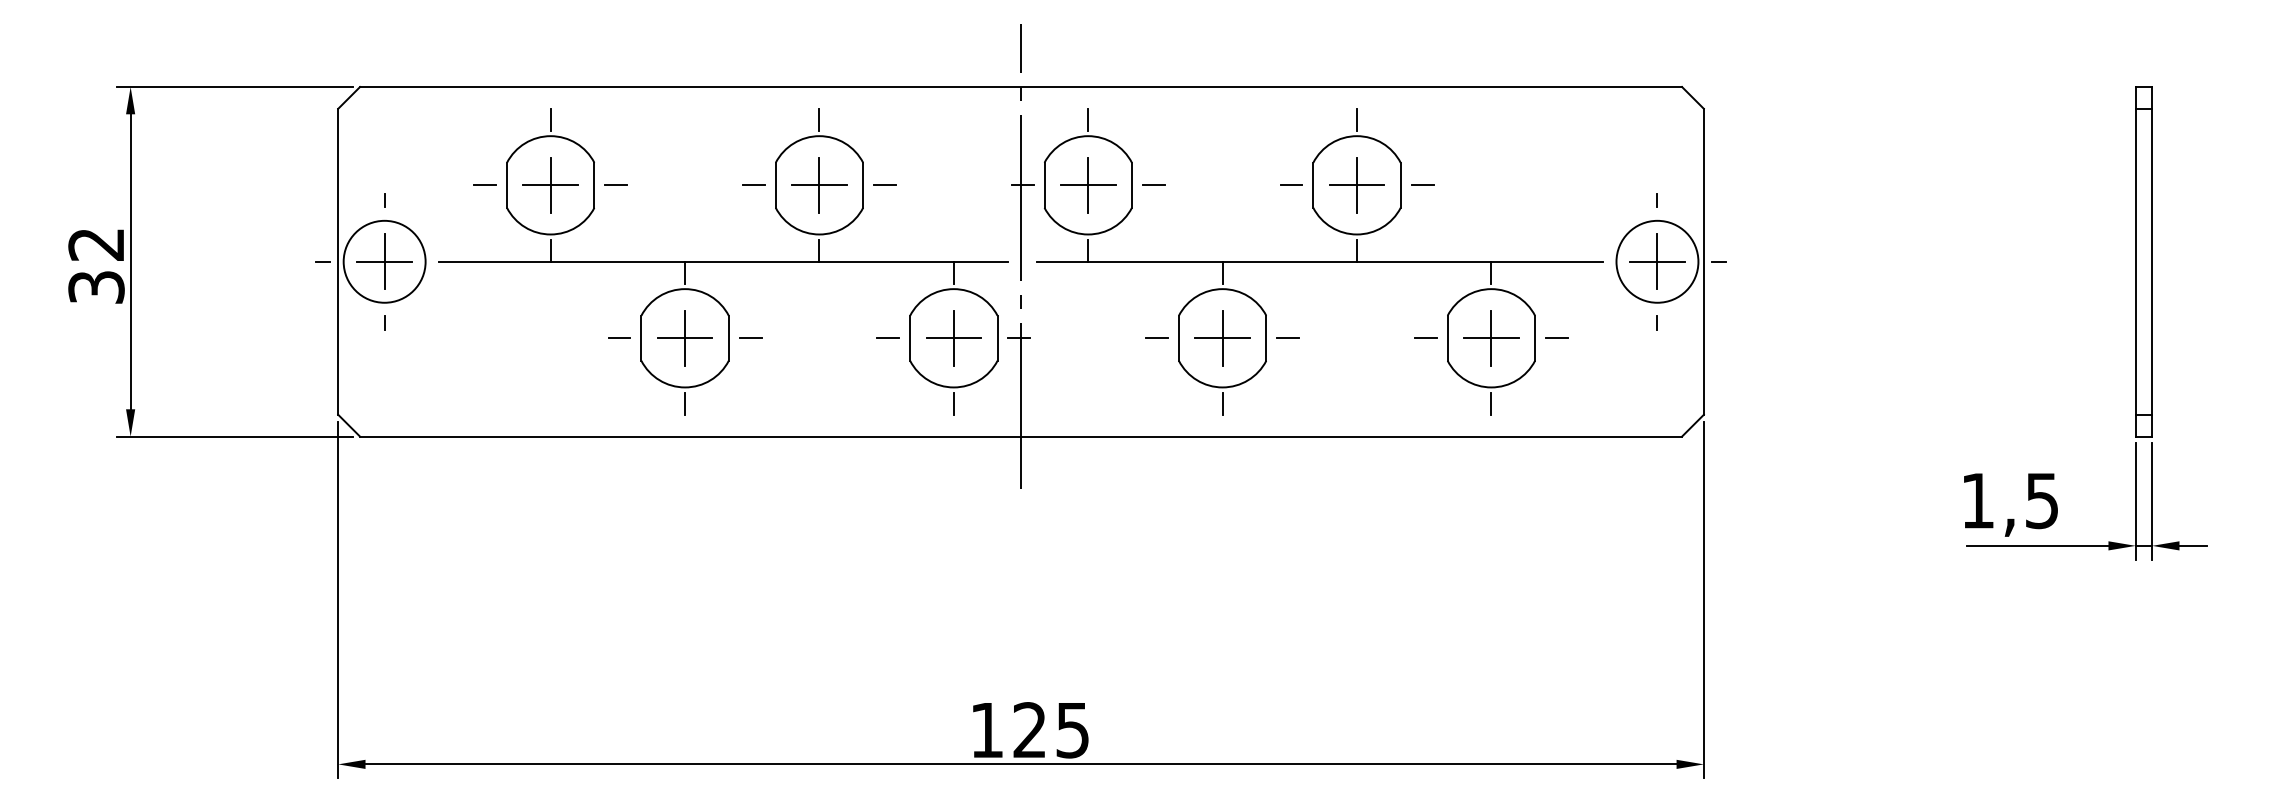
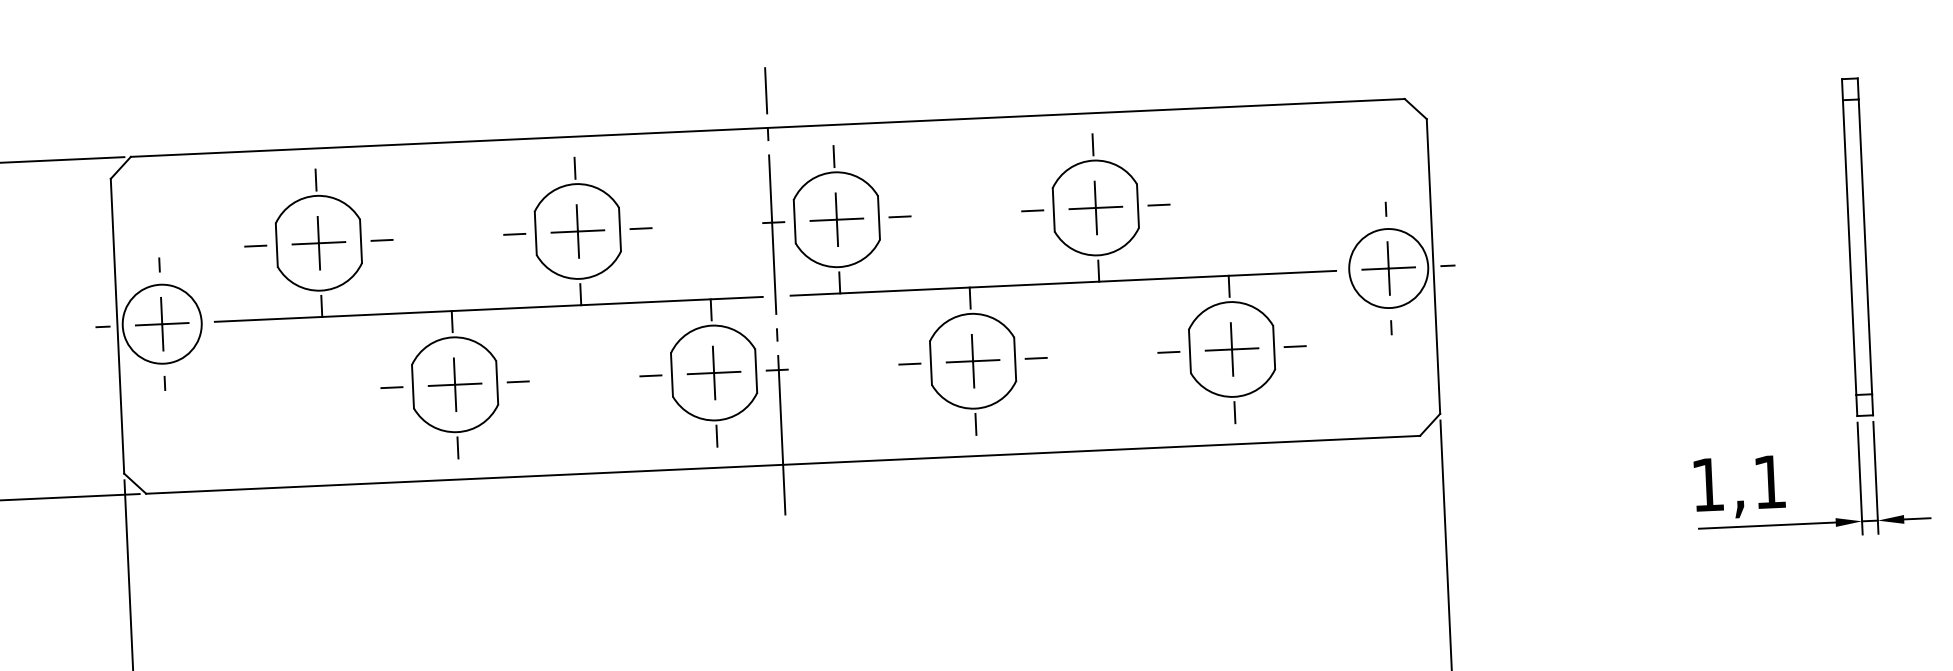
text: (2041, 501) -> (1769, 482), 1,5 -> 1,1

